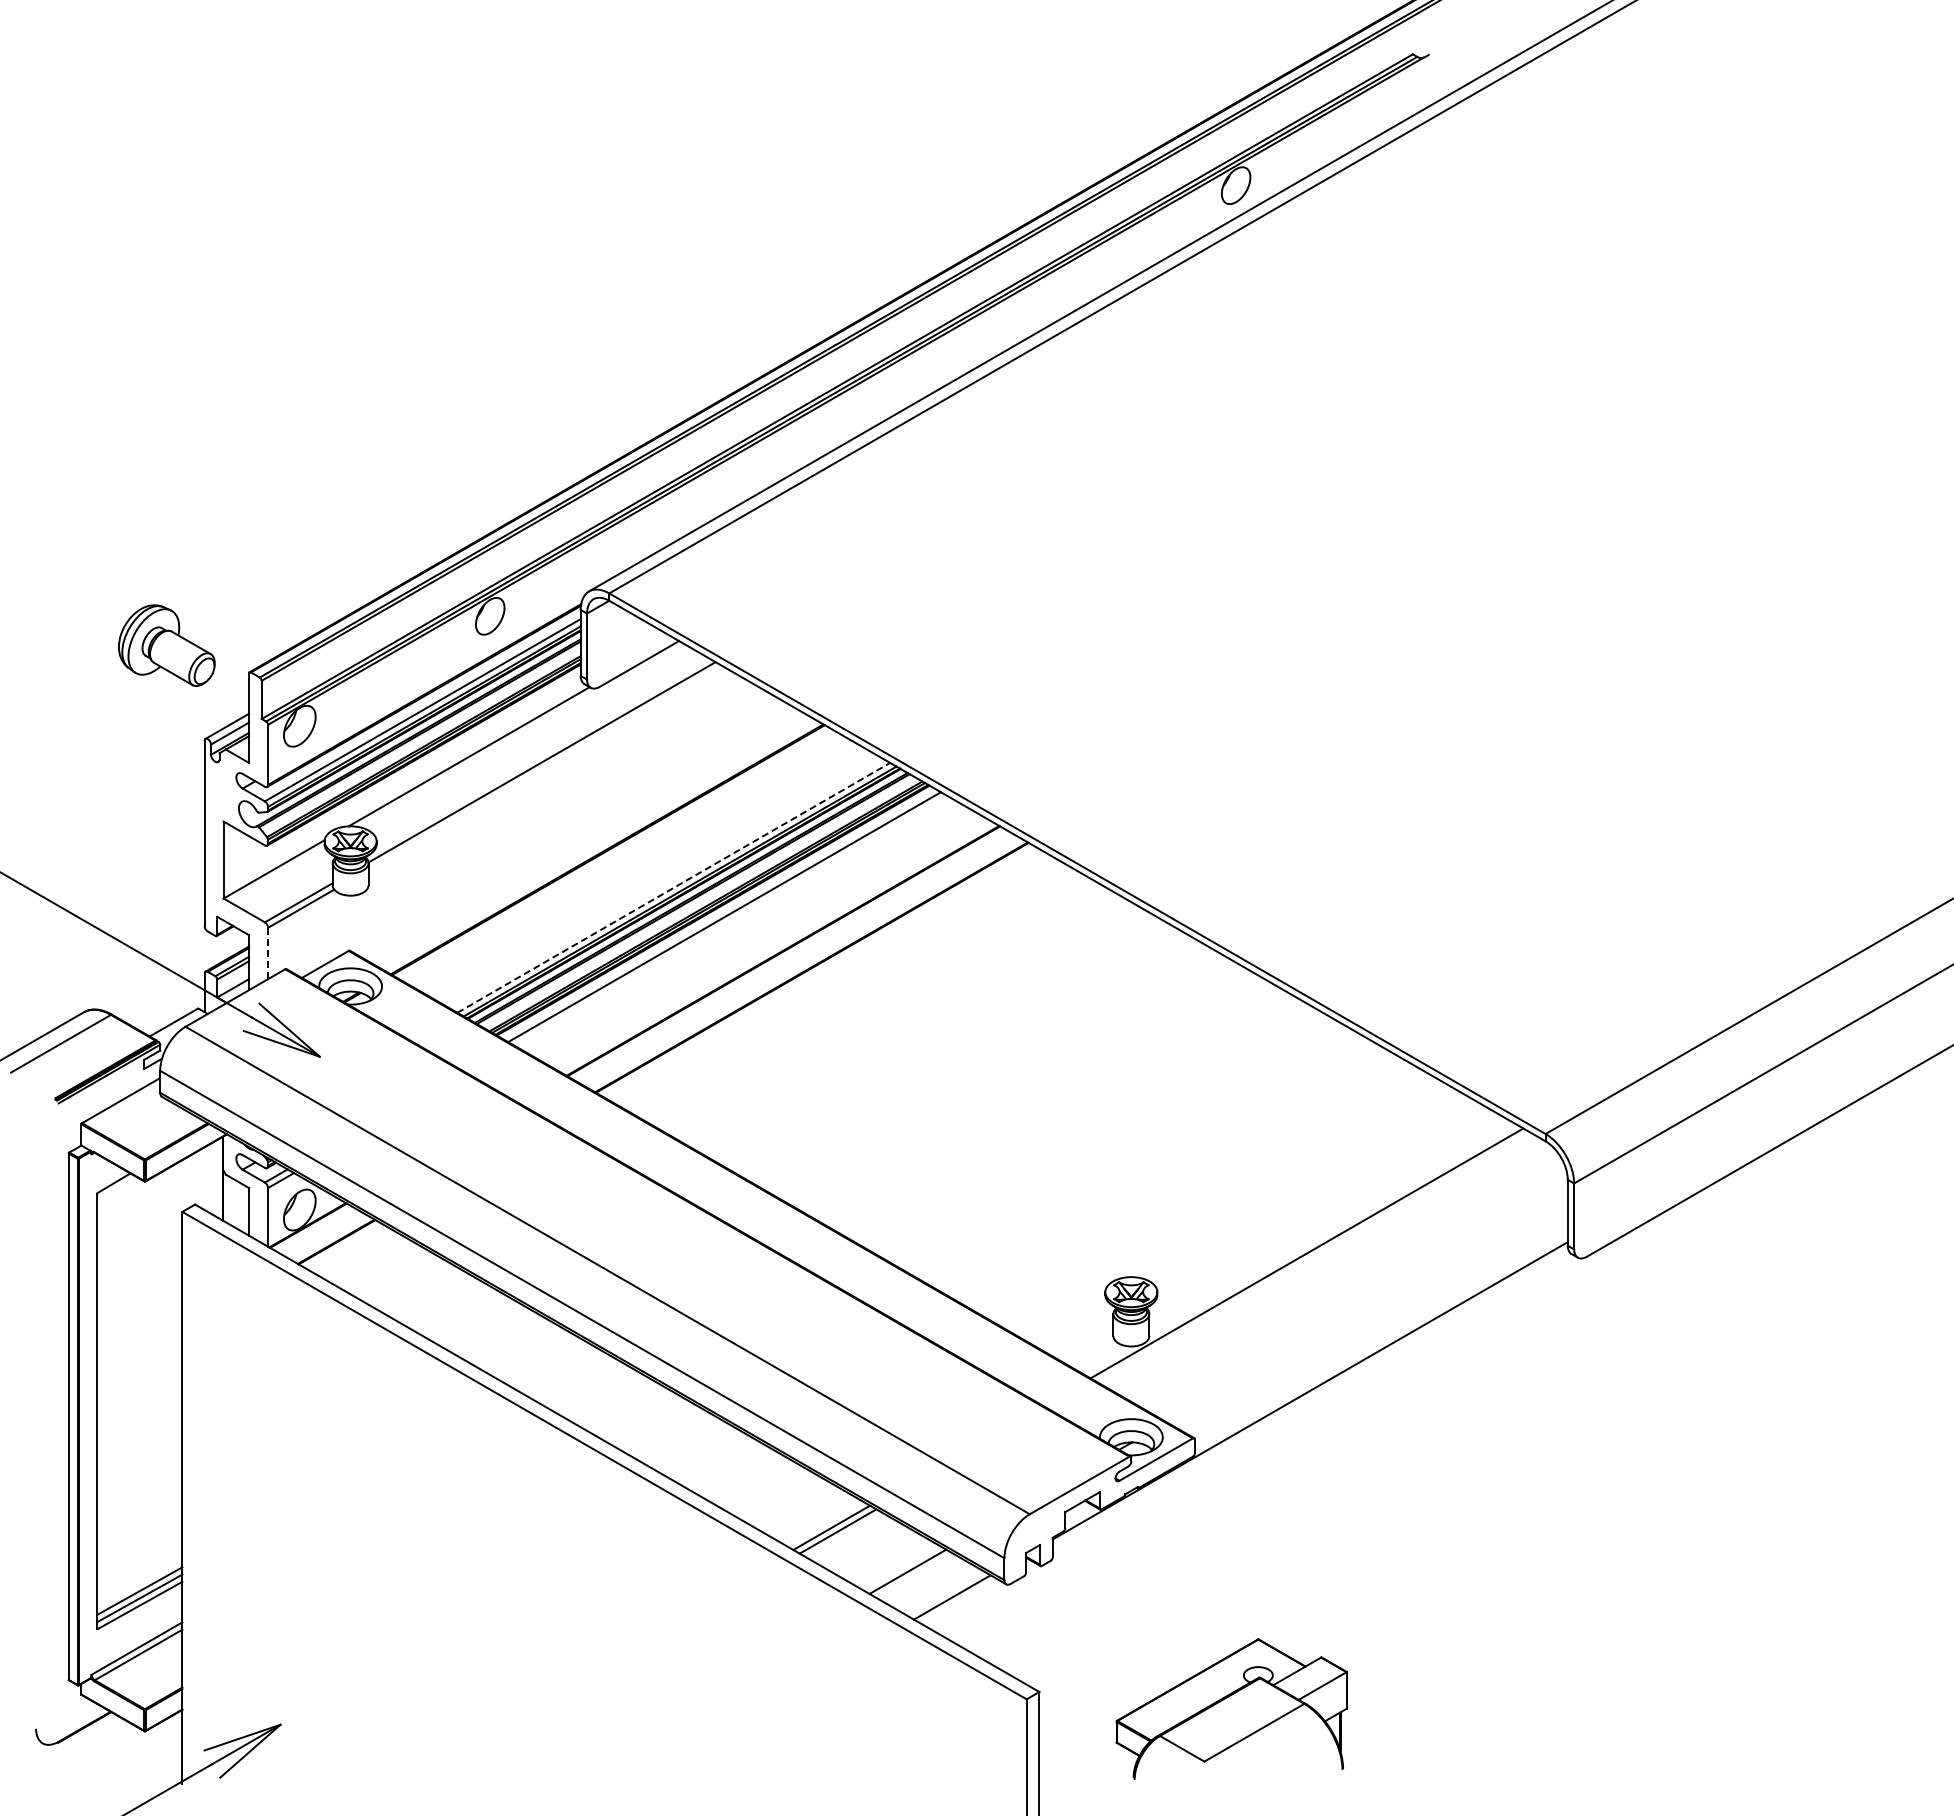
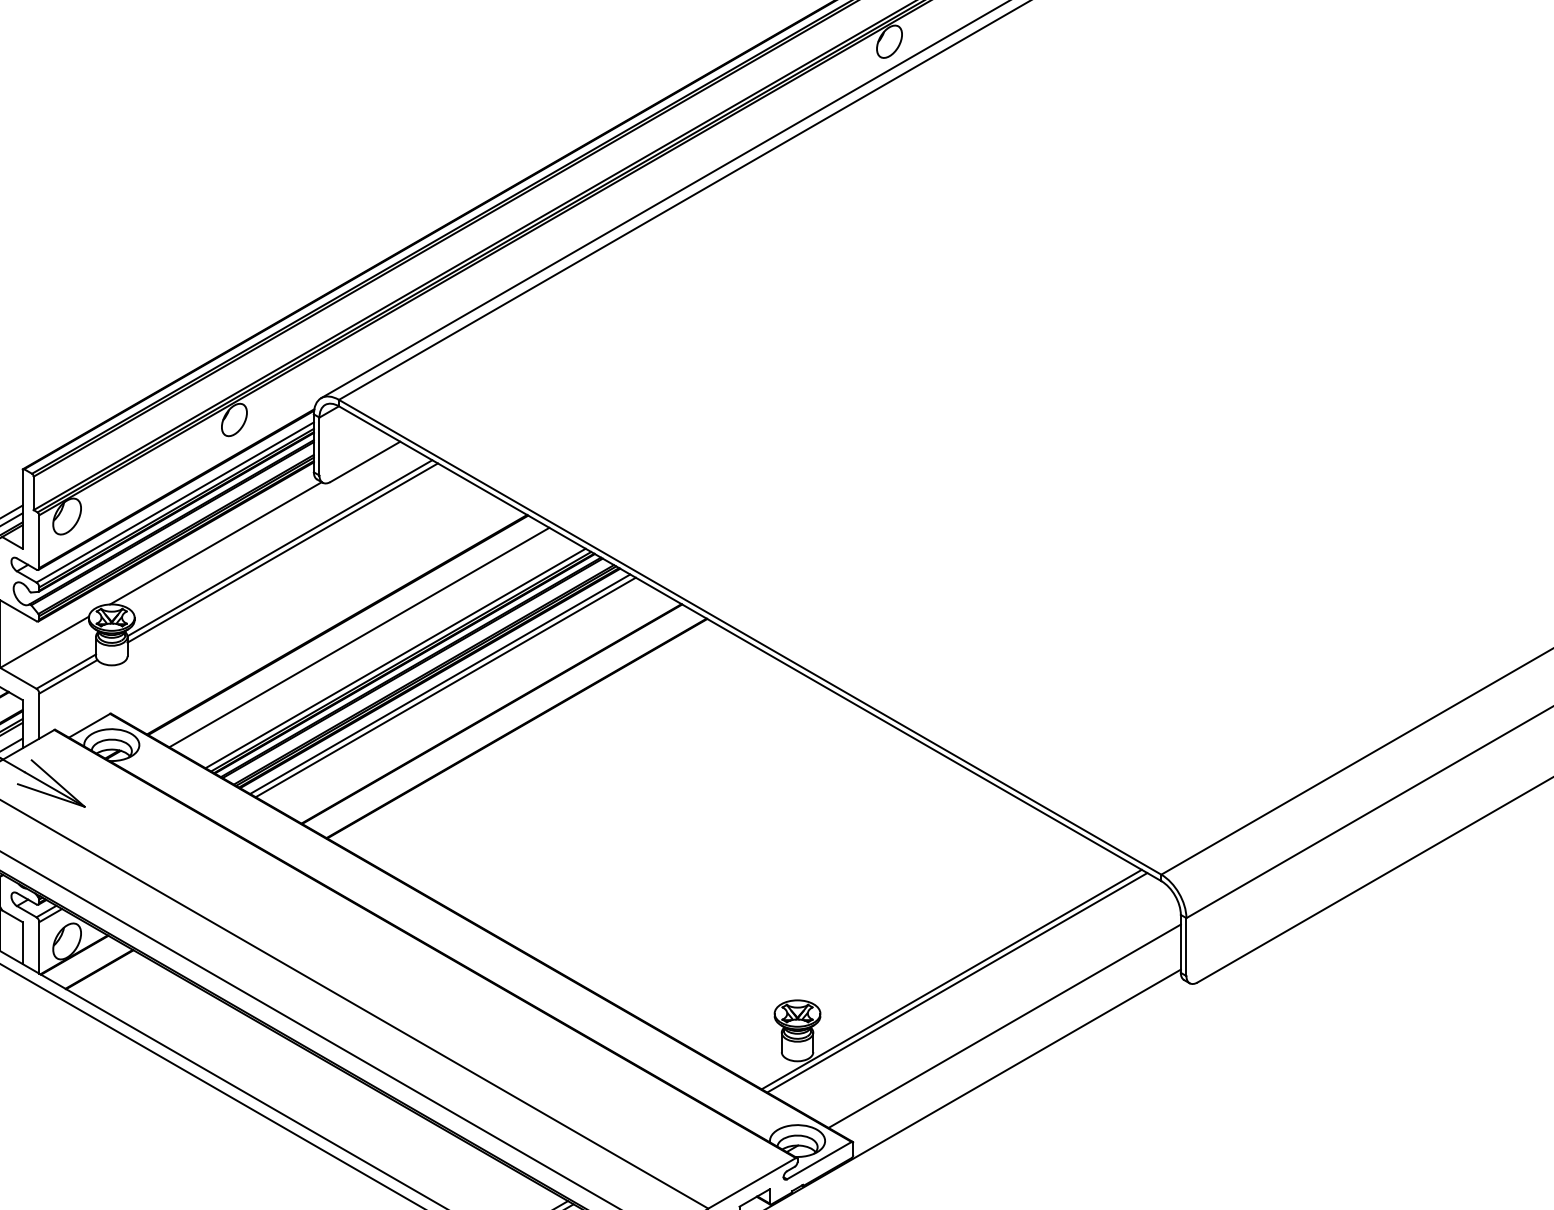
line: (544, 767) -> (282, 552), added
line: (632, 863) -> (359, 637), added
line: (673, 887) -> (395, 658), dashed -> solid
line: (730, 920) -> (445, 687), added
line: (268, 953) -> (39, 716), dashed -> solid
line: (1312, 1257) -> (956, 983), added
line: (1366, 1306) -> (1004, 1026), added

